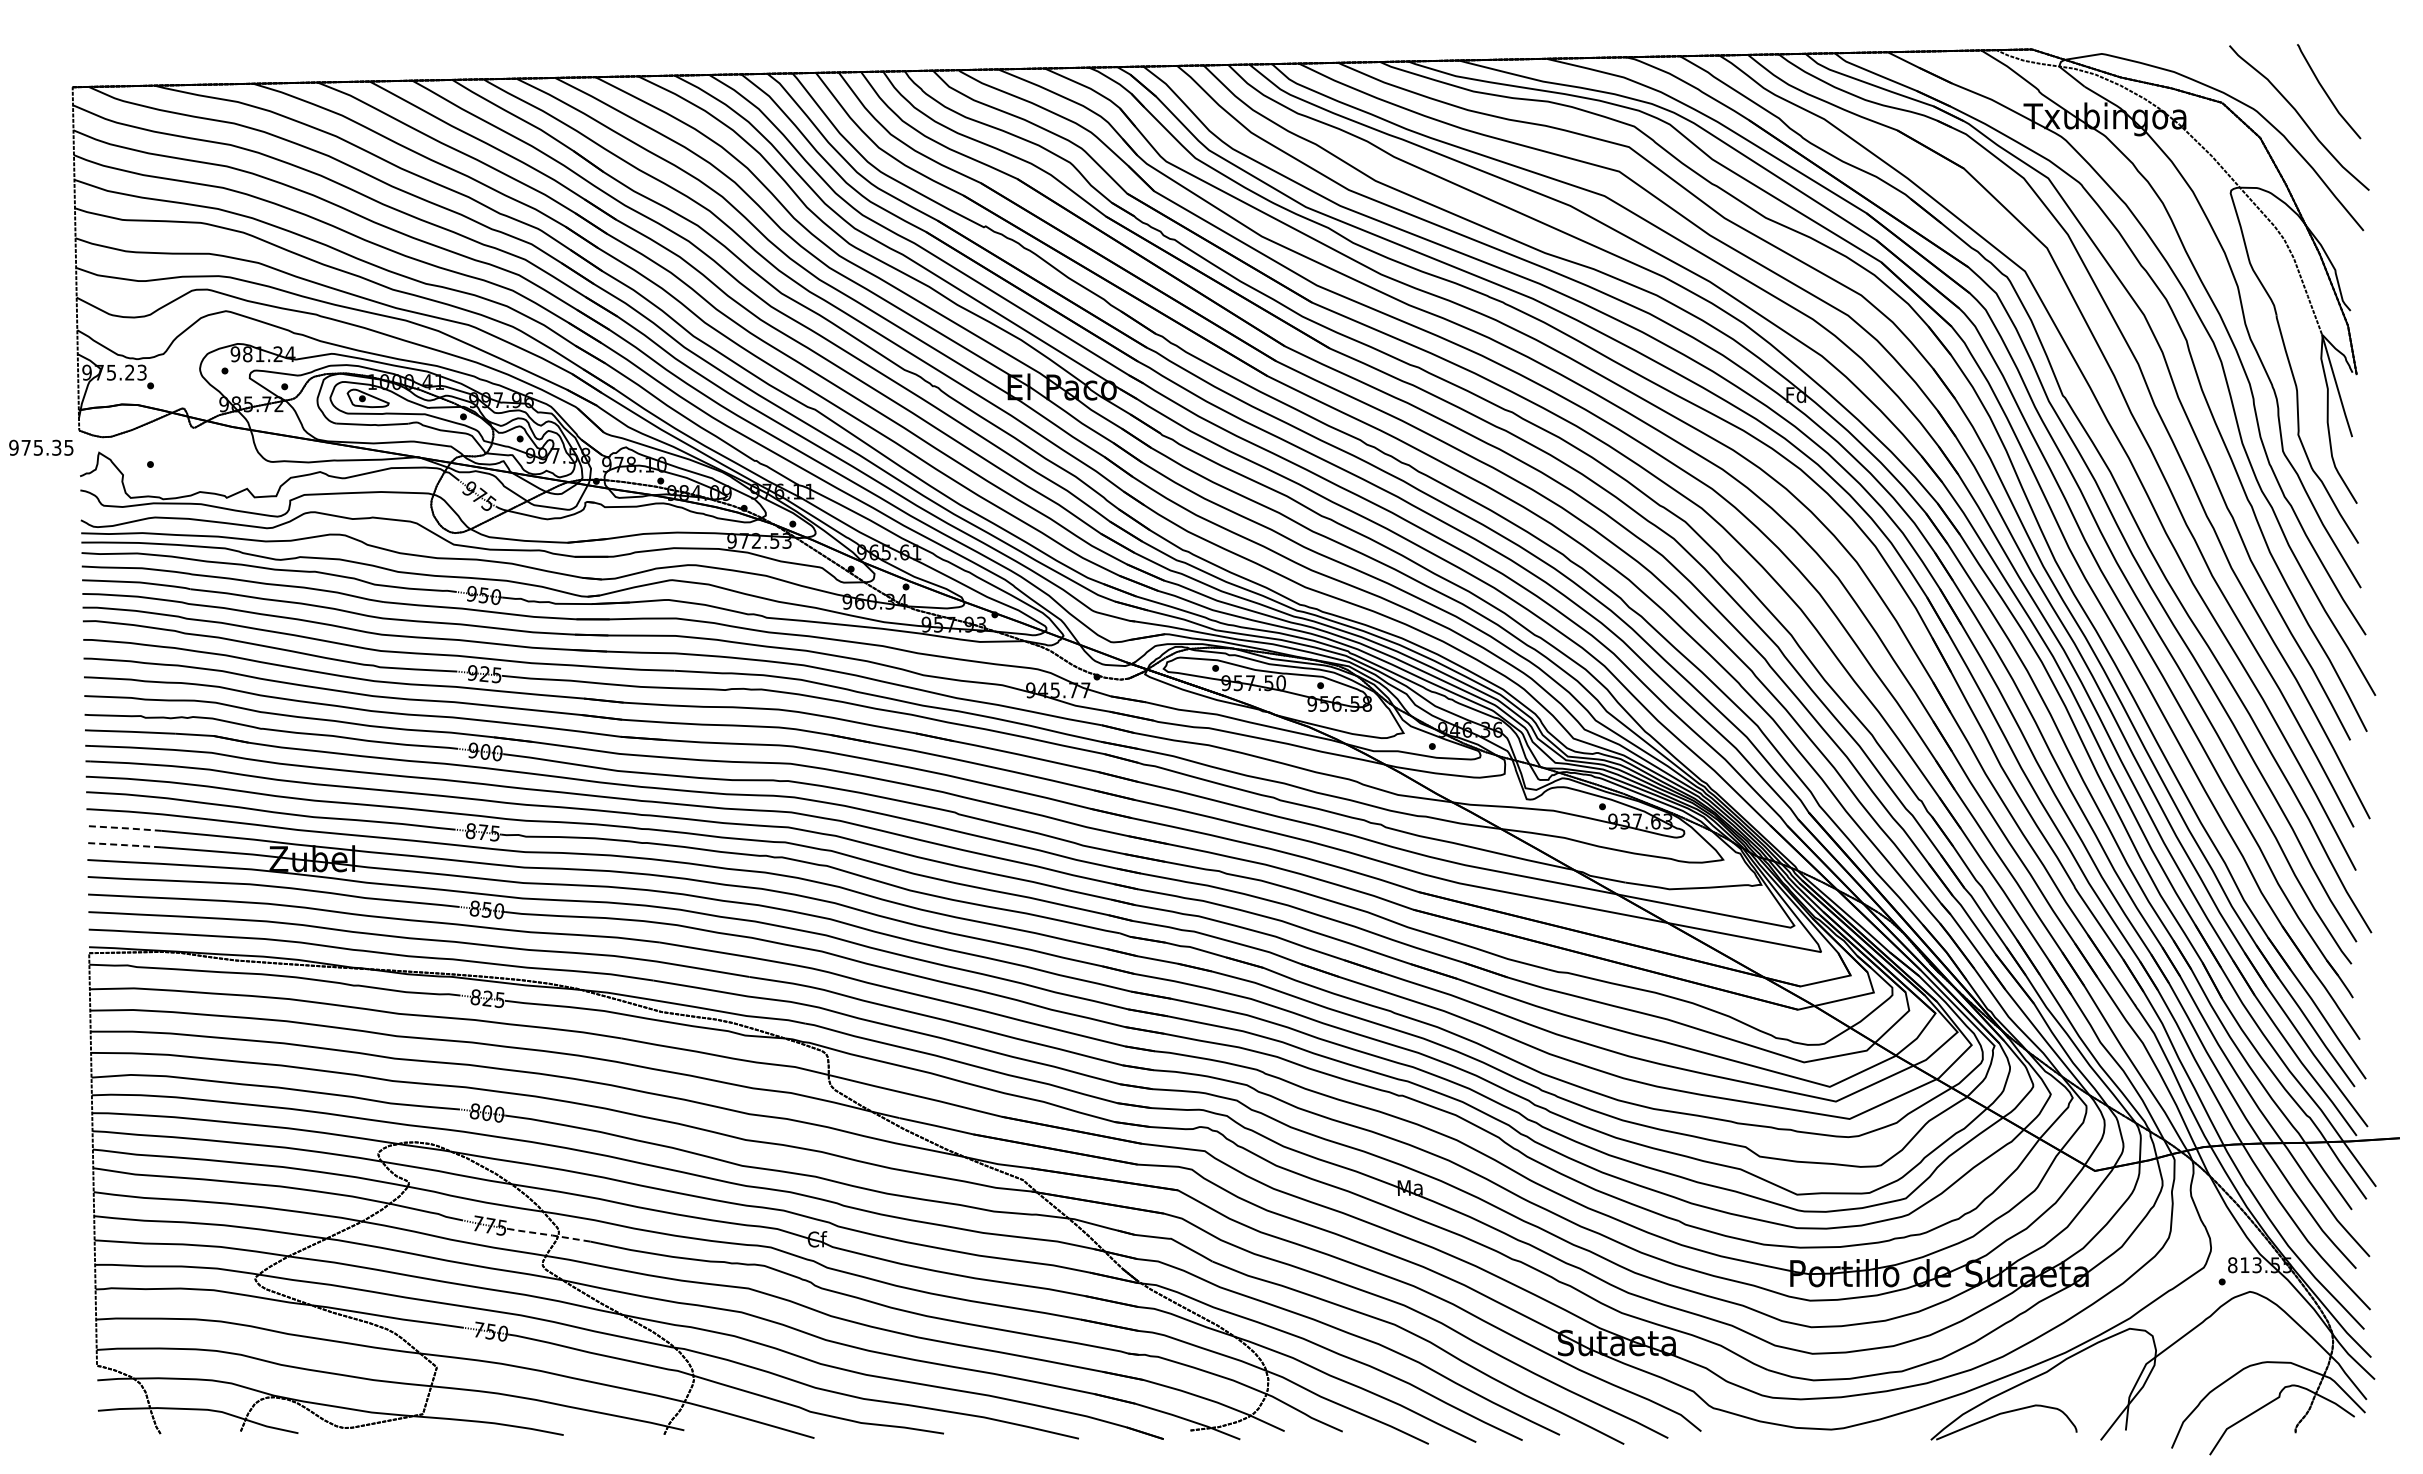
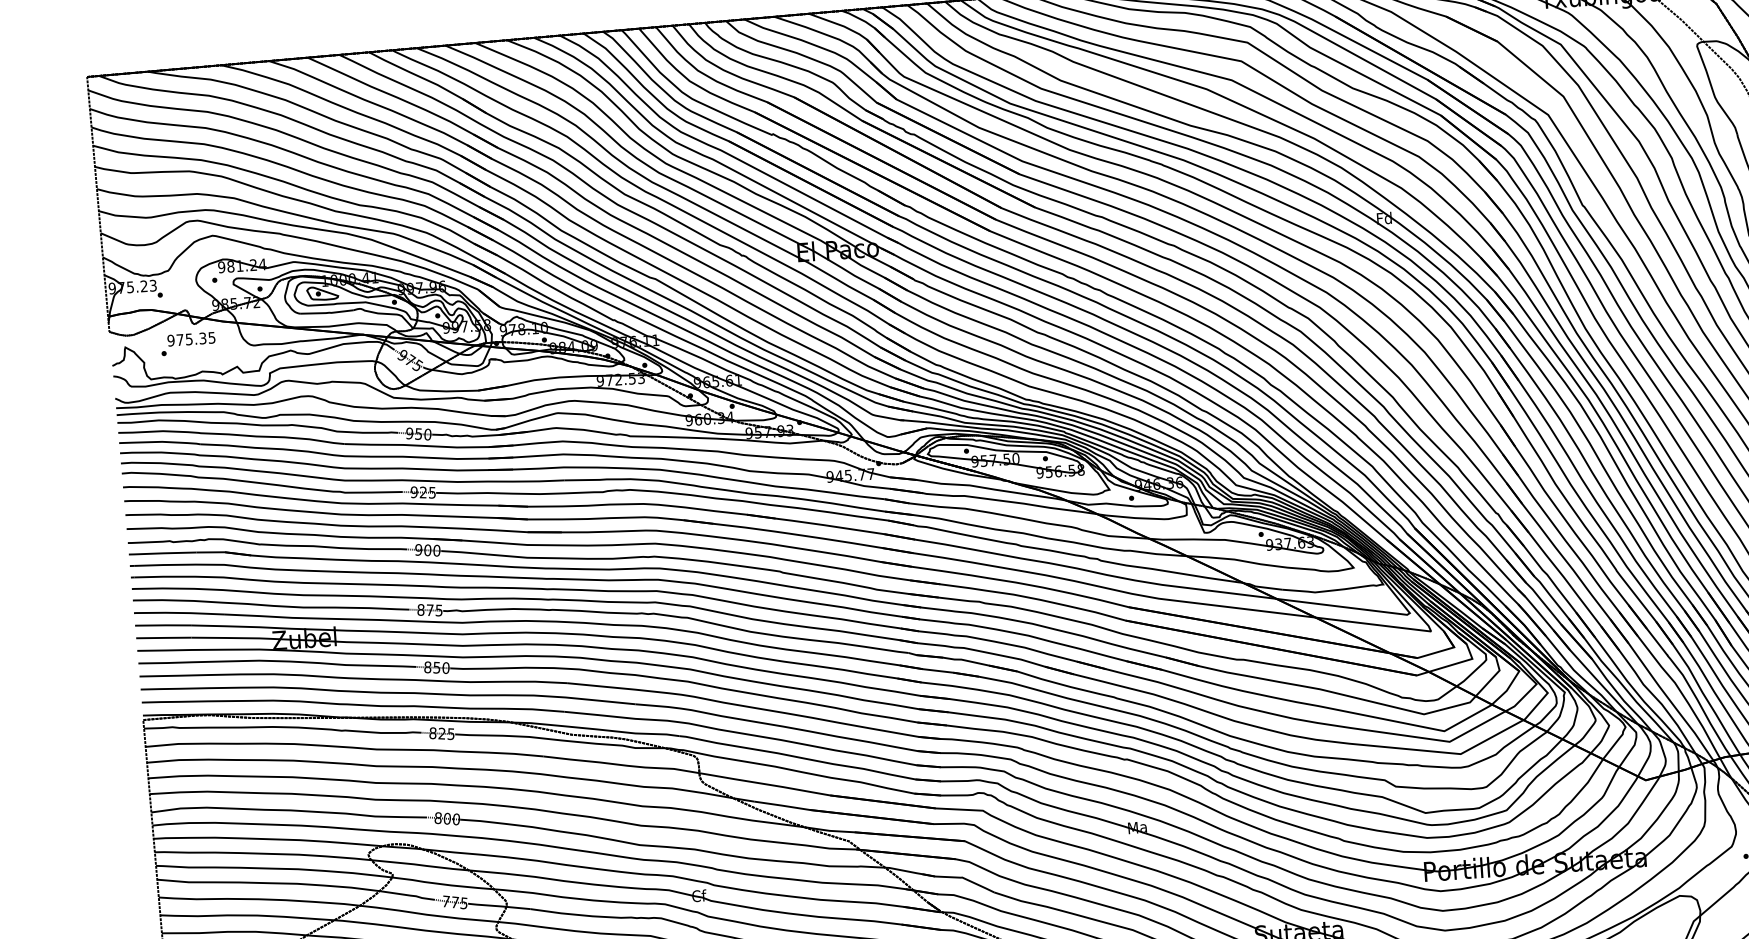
text: (41, 447) -> (191, 339), moved
line: (123, 828) -> (162, 625), dashed -> solid
line: (123, 845) -> (163, 638), dashed -> solid
line: (548, 1234) -> (499, 905), dashed -> solid

